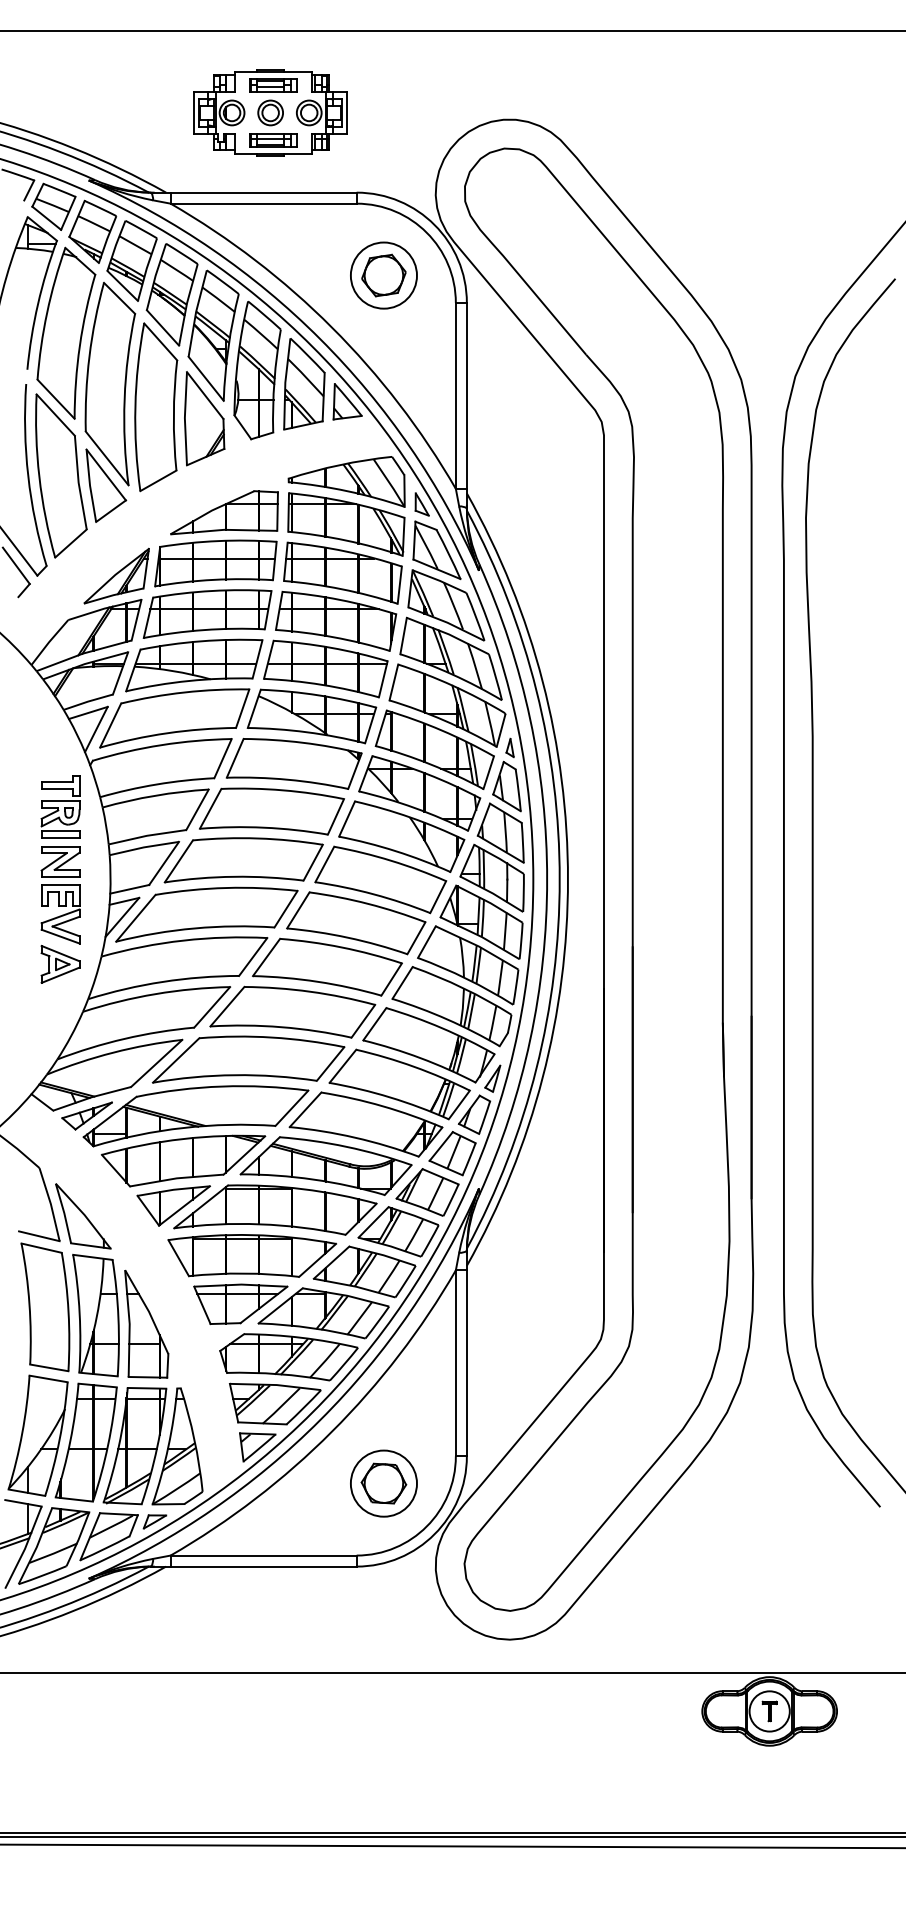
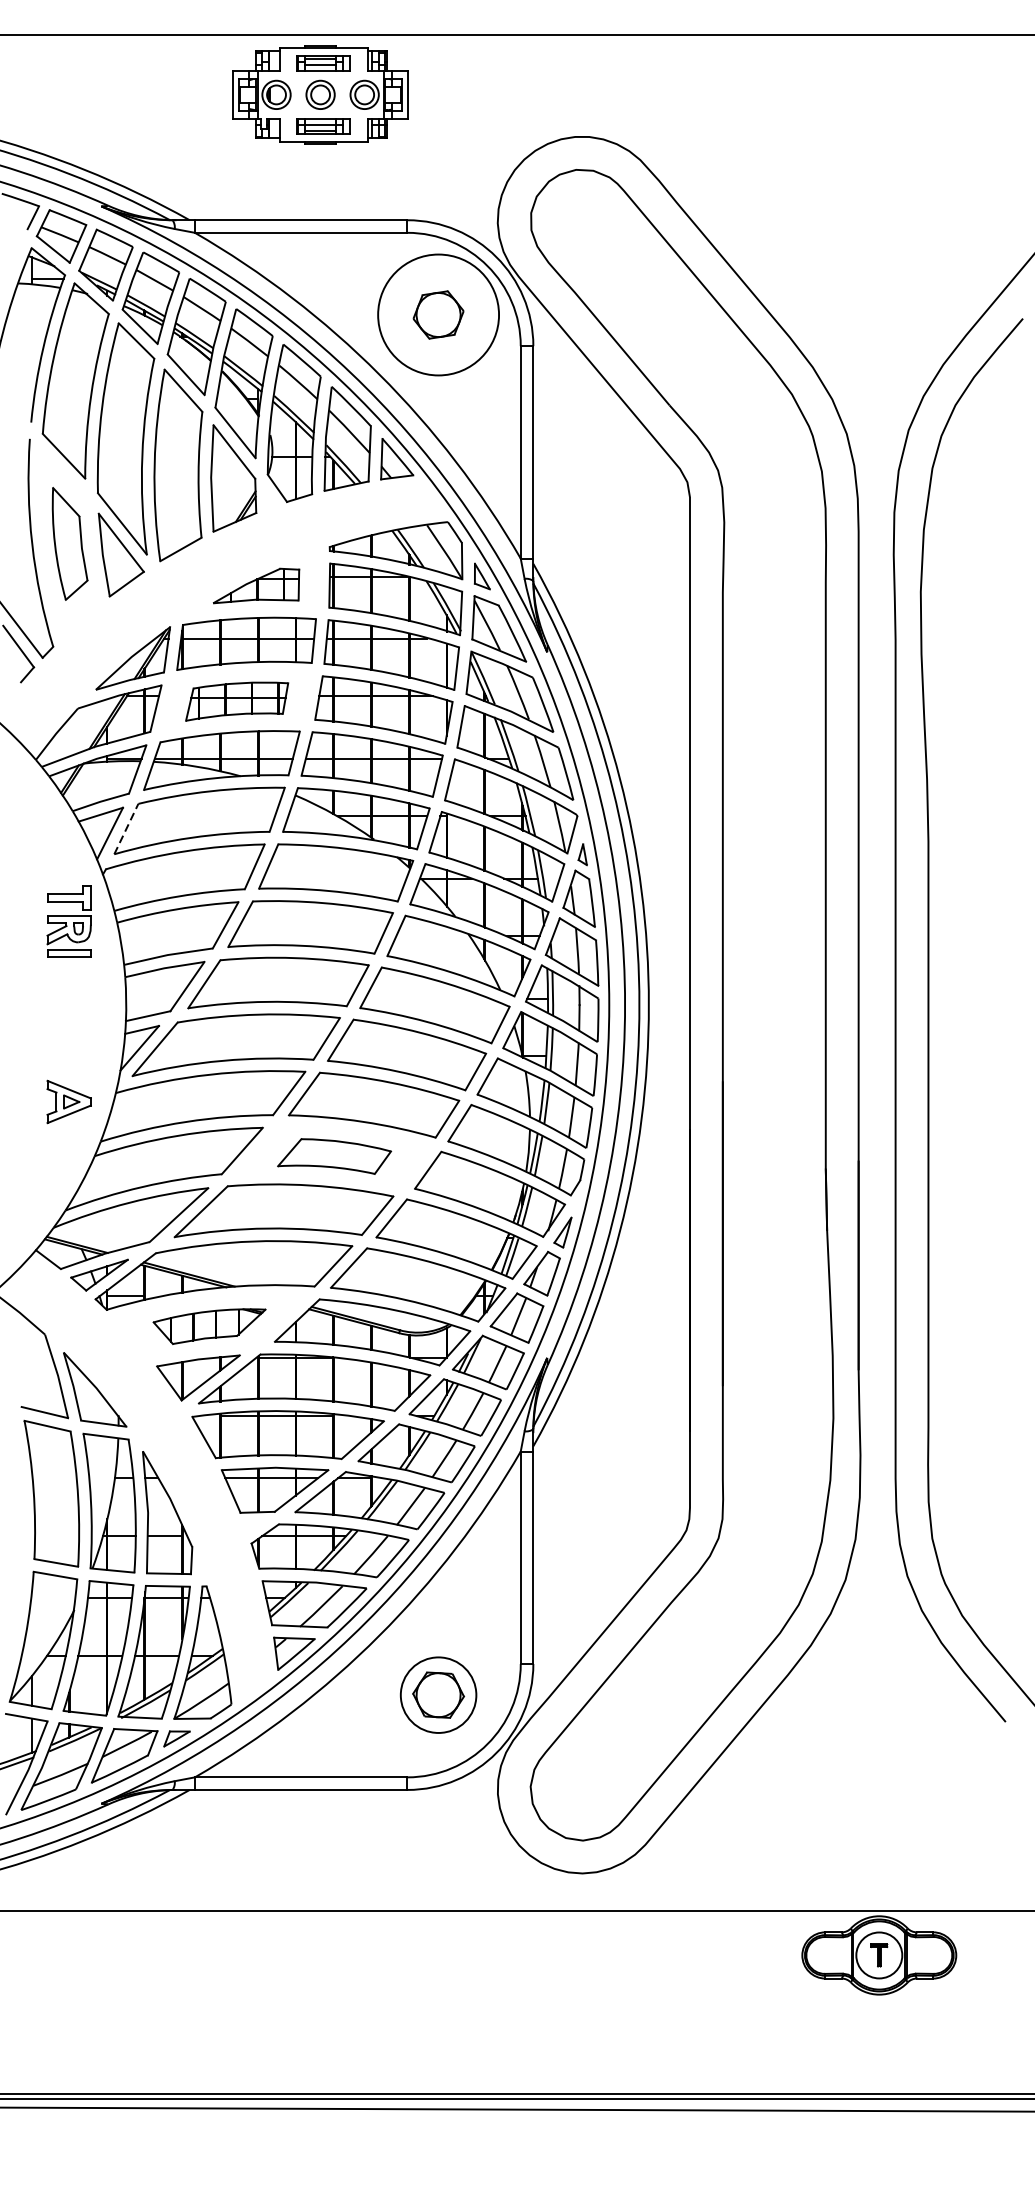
part: (270, 112) -> (320, 94), moved
circle: (383, 275) -> (438, 314), size x1.6
part: (61, 475) -> (70, 543), size x0.6
part: (224, 512) -> (256, 585), size x0.7
part: (207, 613) -> (237, 701), size x0.7
line: (110, 725) -> (126, 829), solid -> dashed
part: (60, 895) -> (69, 1023), removed
part: (292, 1011) -> (334, 1155), size x0.6
part: (183, 1160) -> (209, 1326), size x0.6

